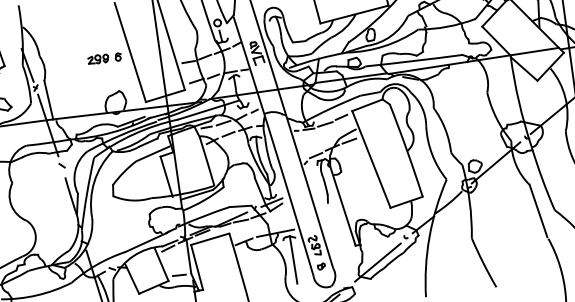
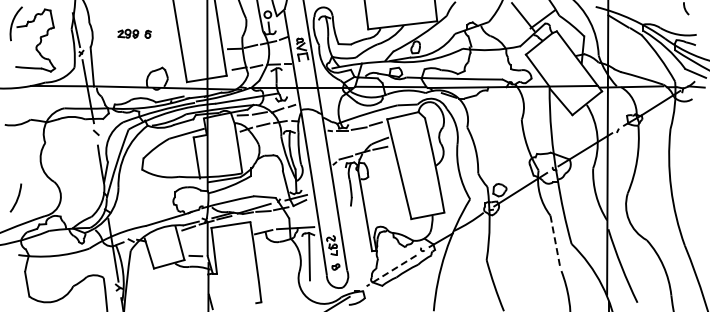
part: (104, 58) -> (134, 33), moved
line: (538, 212) -> (555, 243), solid -> dashed
line: (377, 263) -> (391, 271), solid -> dashed

